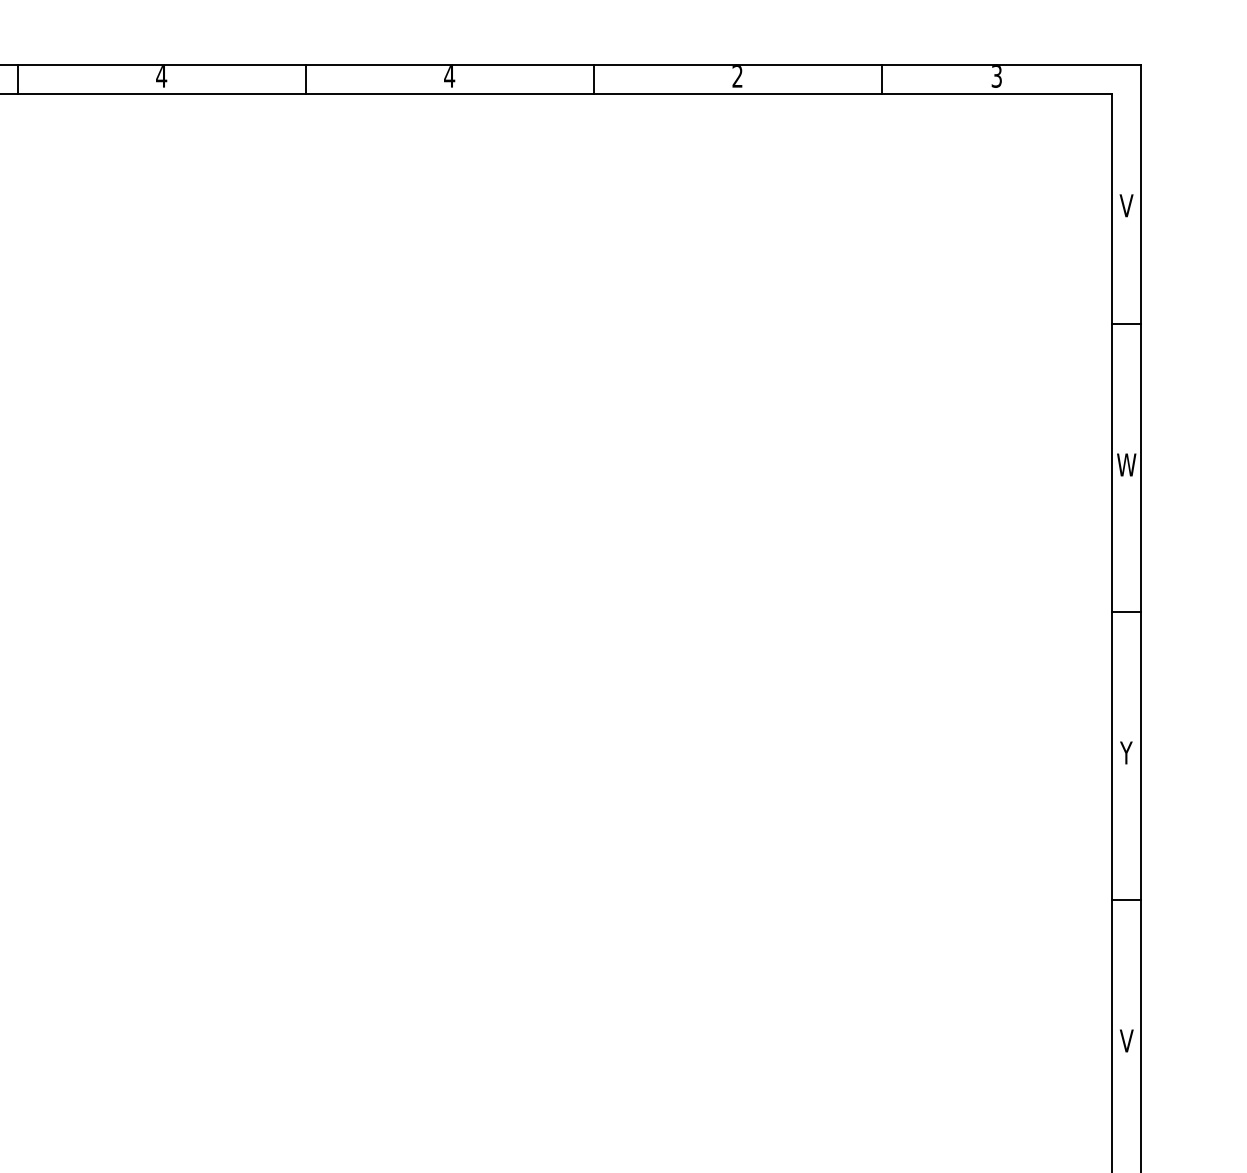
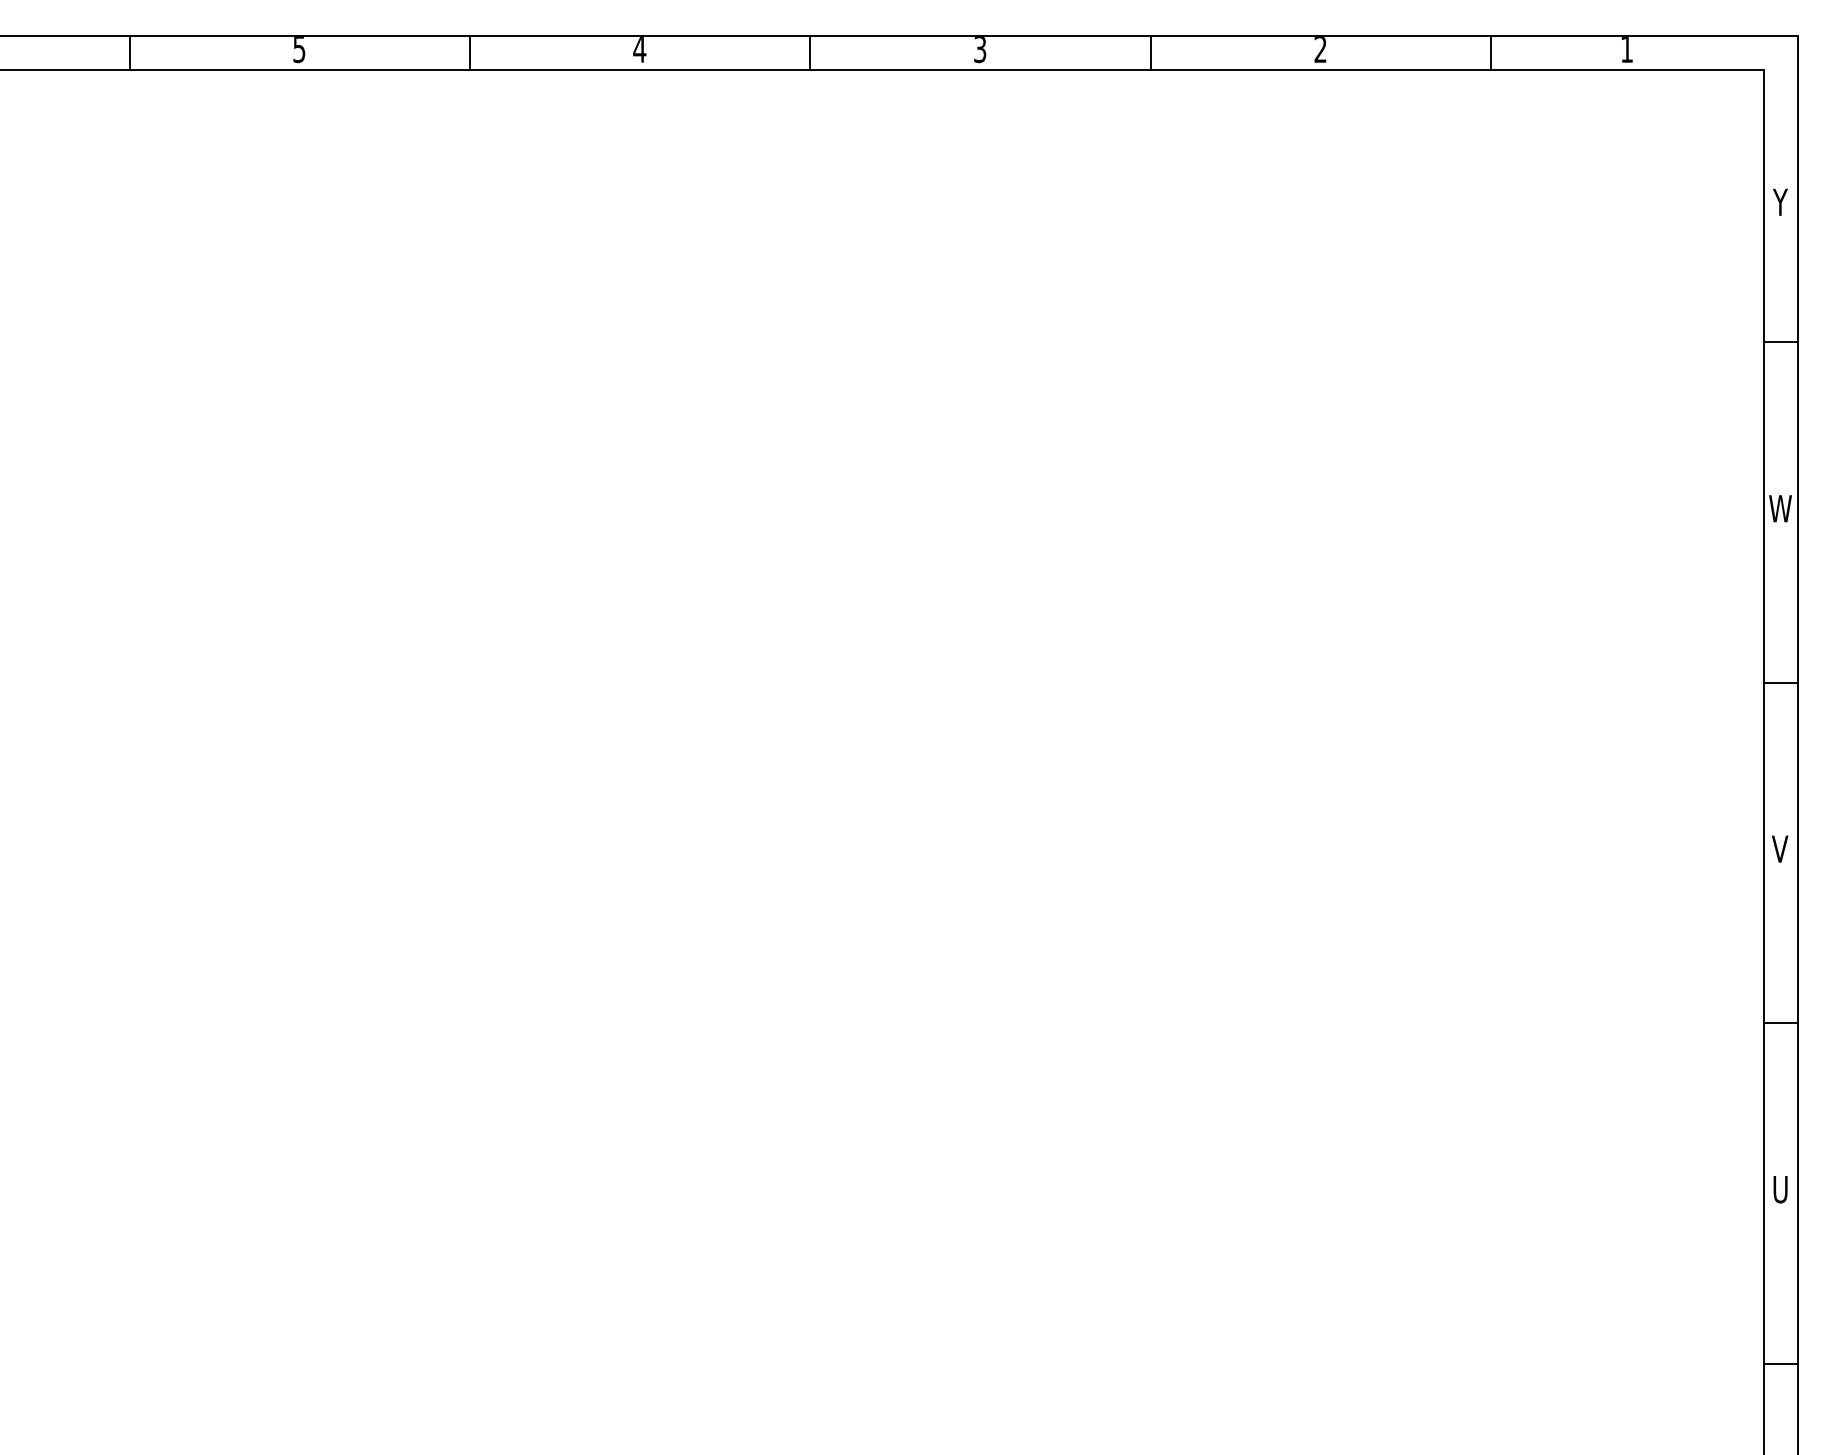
text: (449, 77) -> (979, 50), 4 -> 3
text: (996, 77) -> (1626, 50), 3 -> 1
text: (1126, 205) -> (1780, 201), V -> Y
text: (1126, 752) -> (1780, 848), Y -> V
text: (1126, 1040) -> (1780, 1189), V -> U

